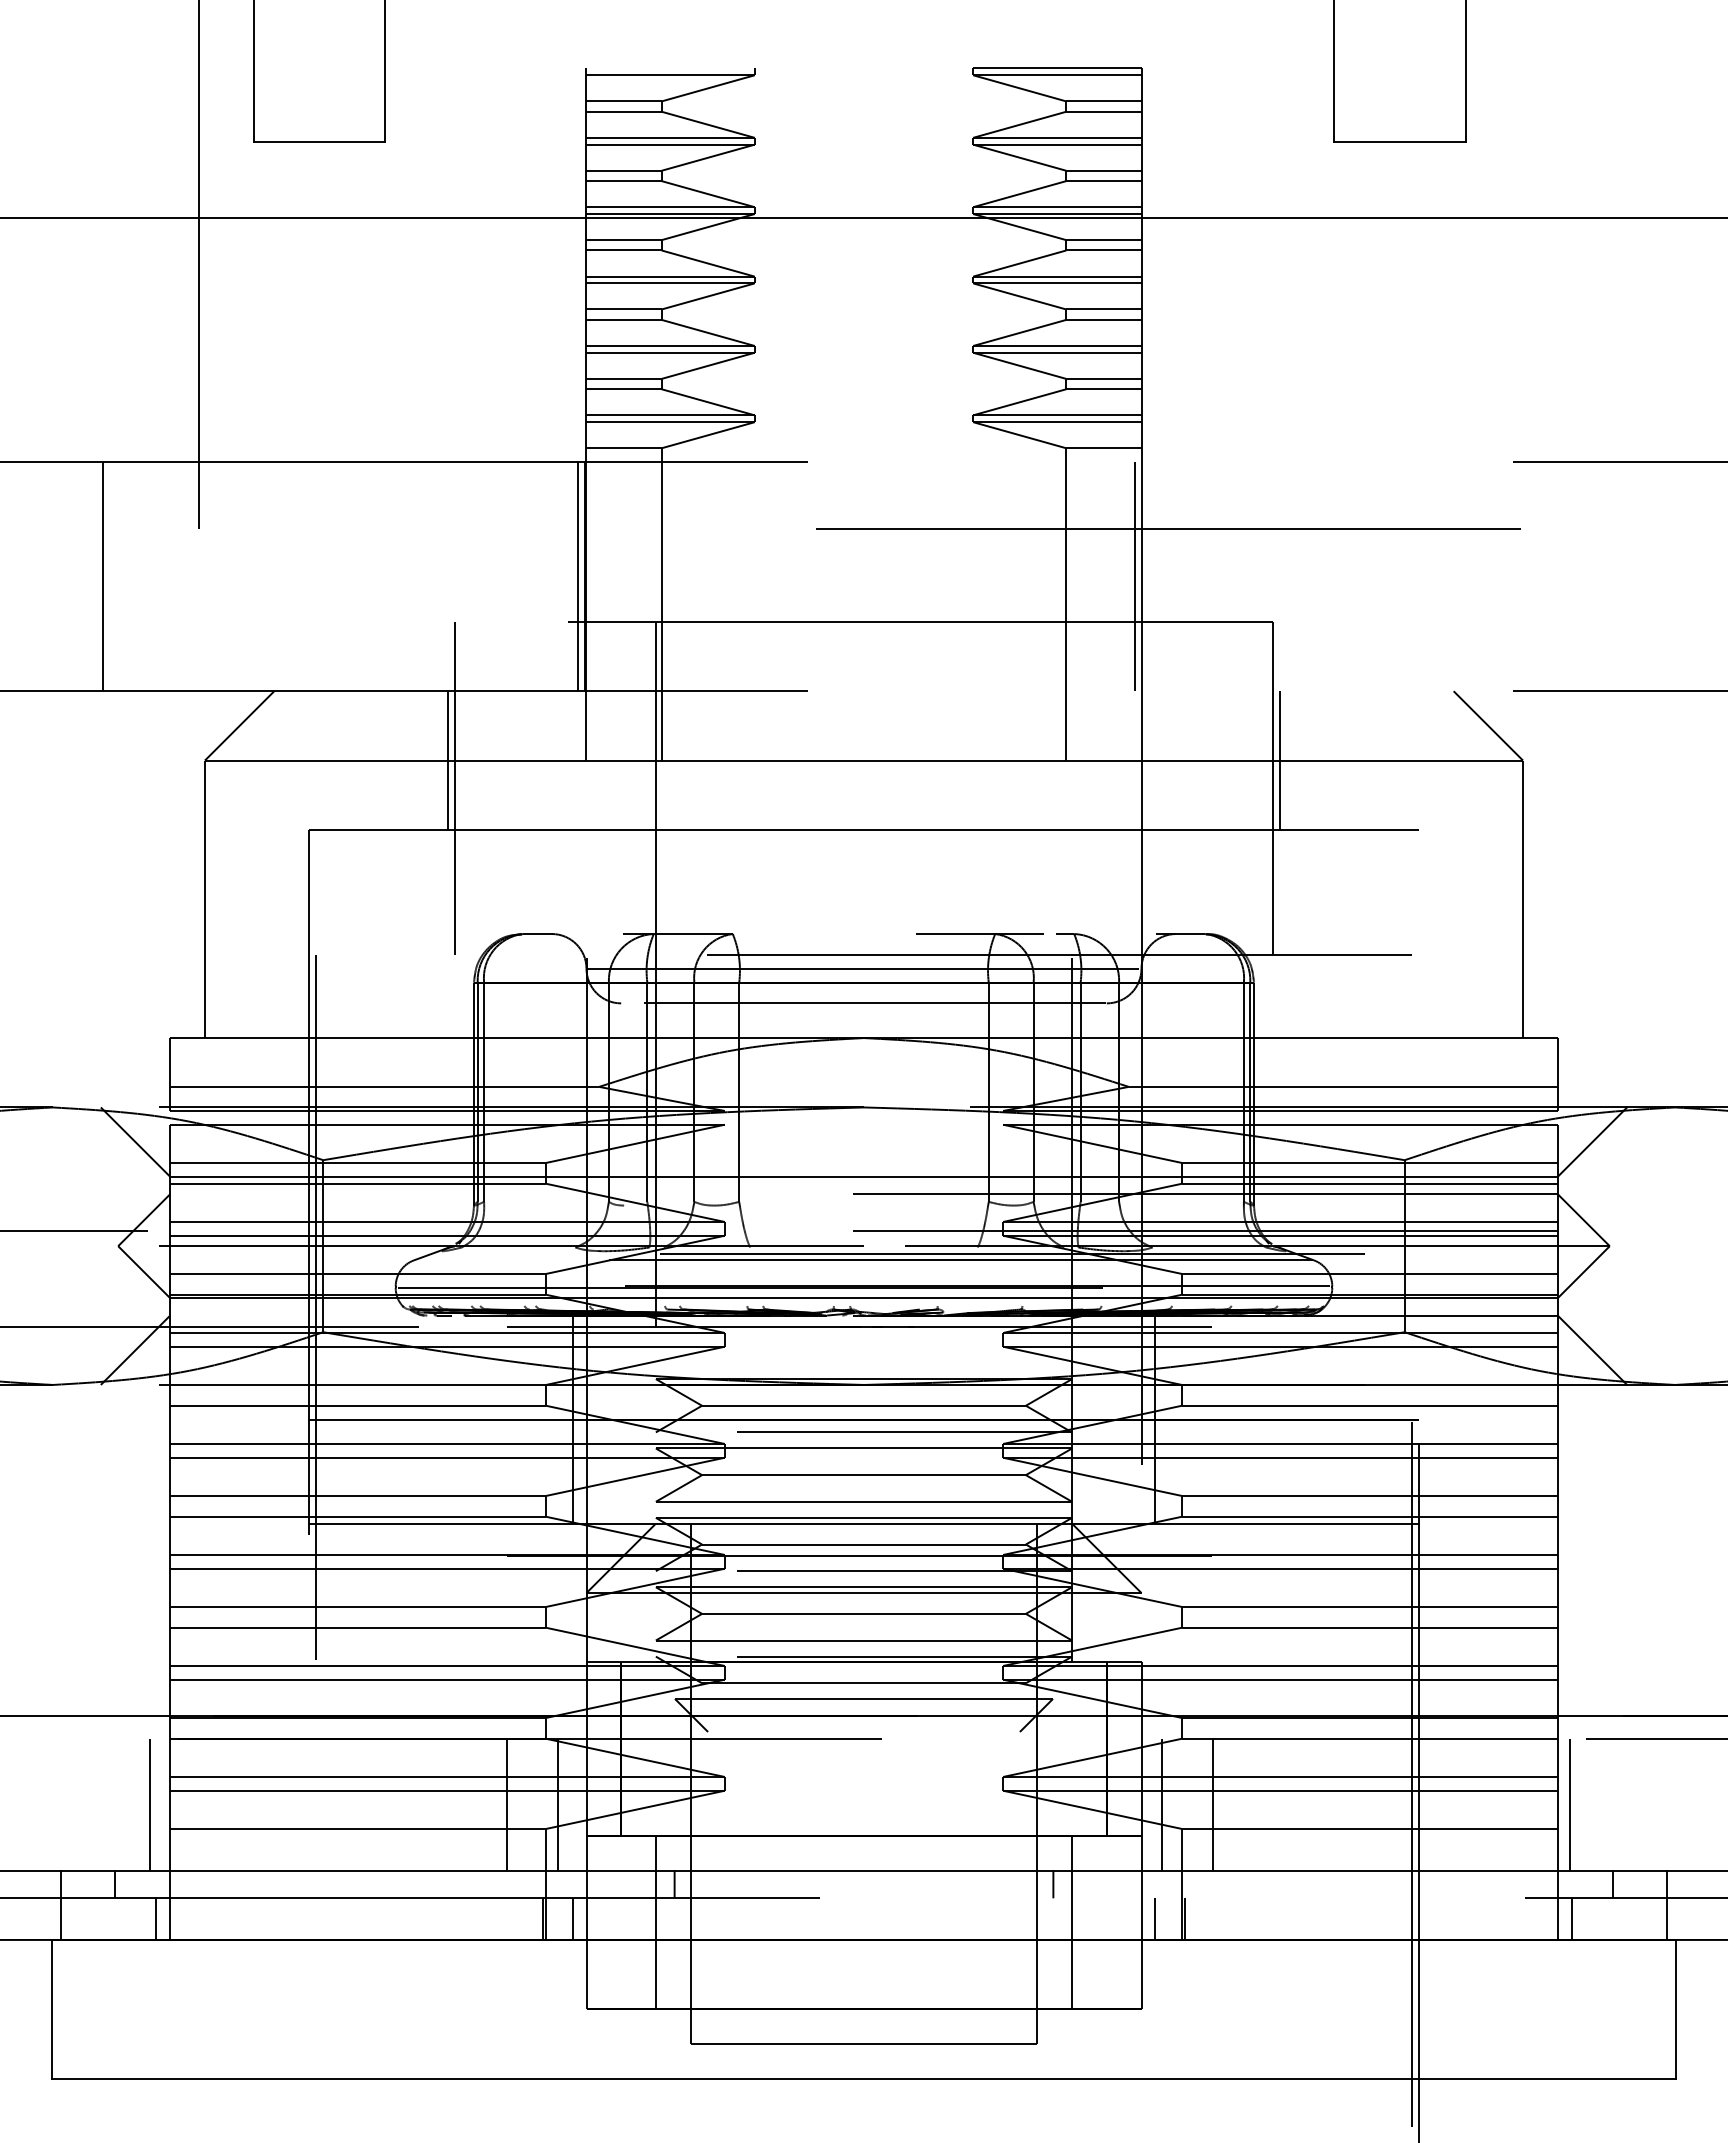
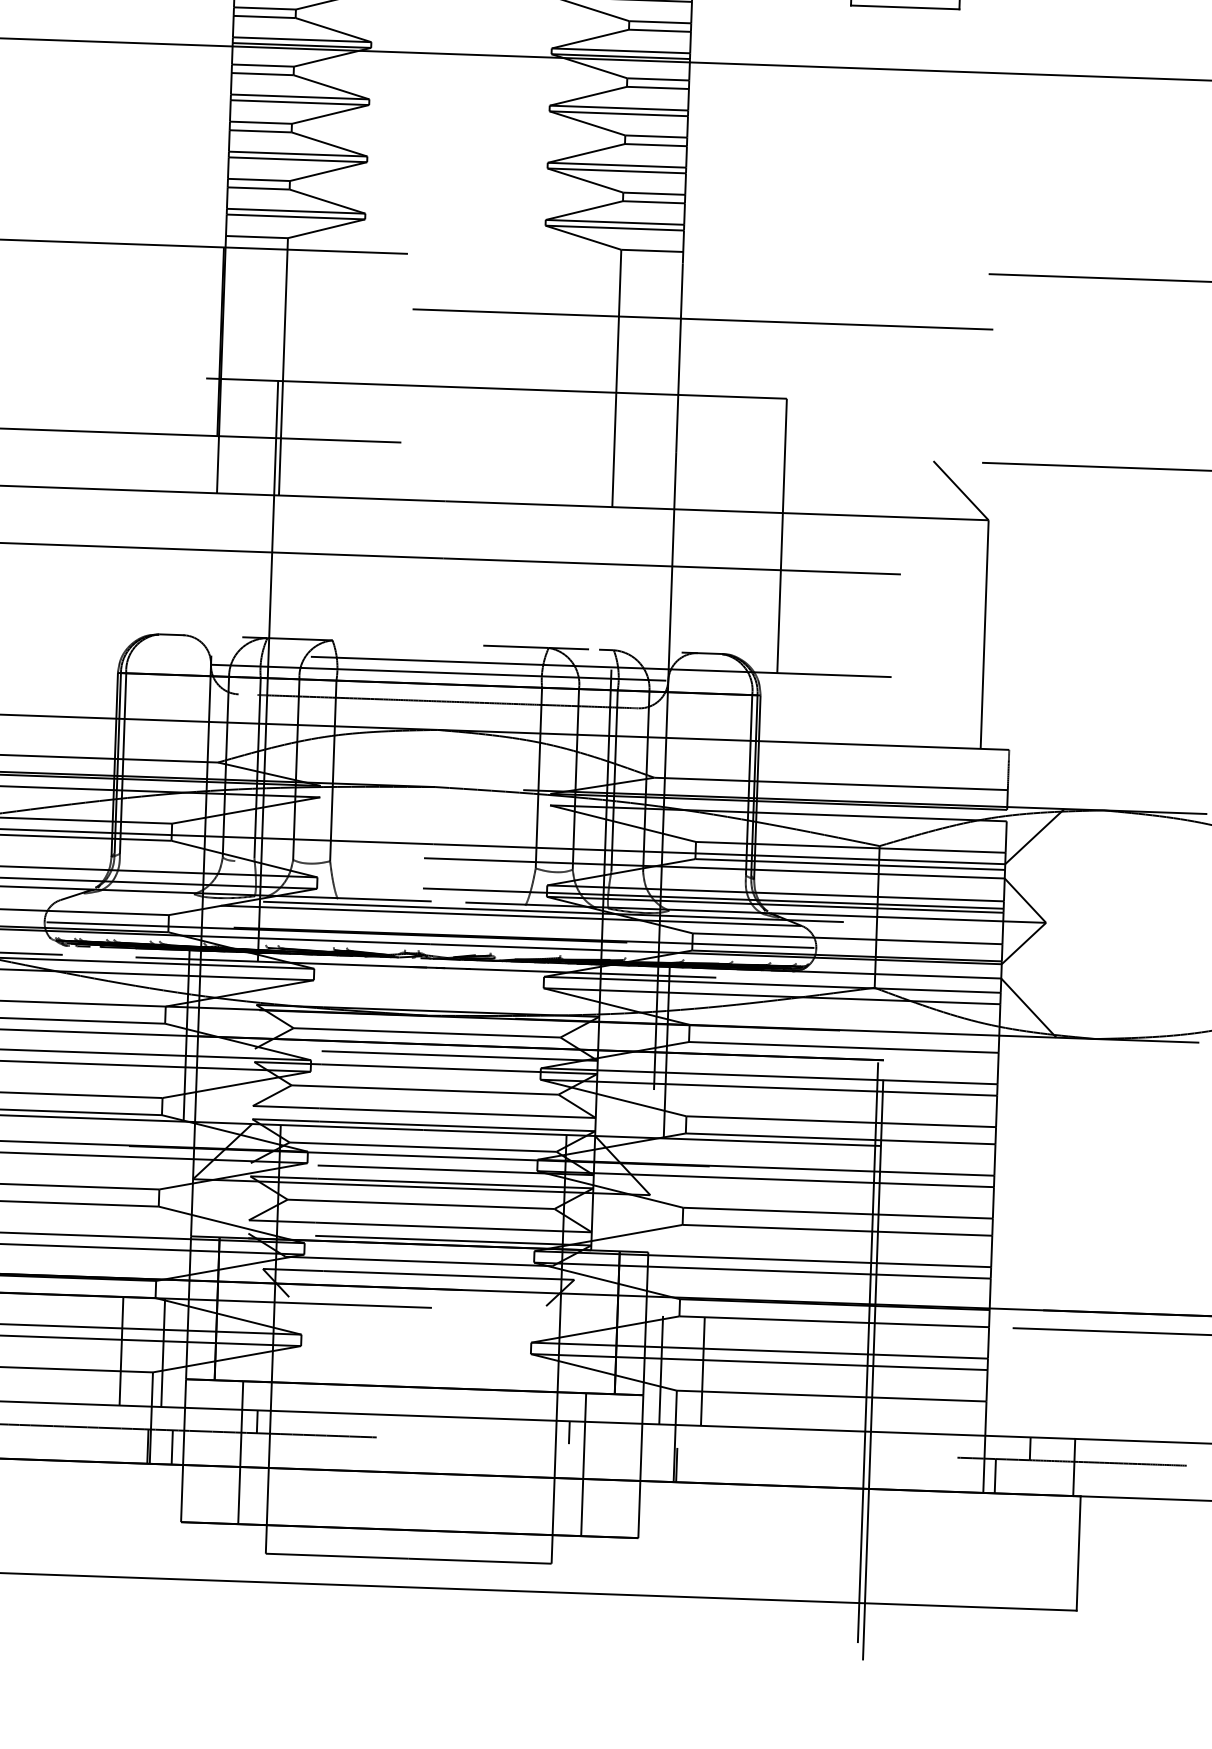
line: (578, 576) -> (215, 341), removed
line: (1135, 576) -> (674, 357), removed
line: (447, 760) -> (102, 489), removed
line: (1280, 760) -> (788, 513), removed
line: (454, 787) -> (107, 511), removed
line: (1569, 1804) -> (996, 1381), removed
line: (1155, 1918) -> (652, 1463), removed

